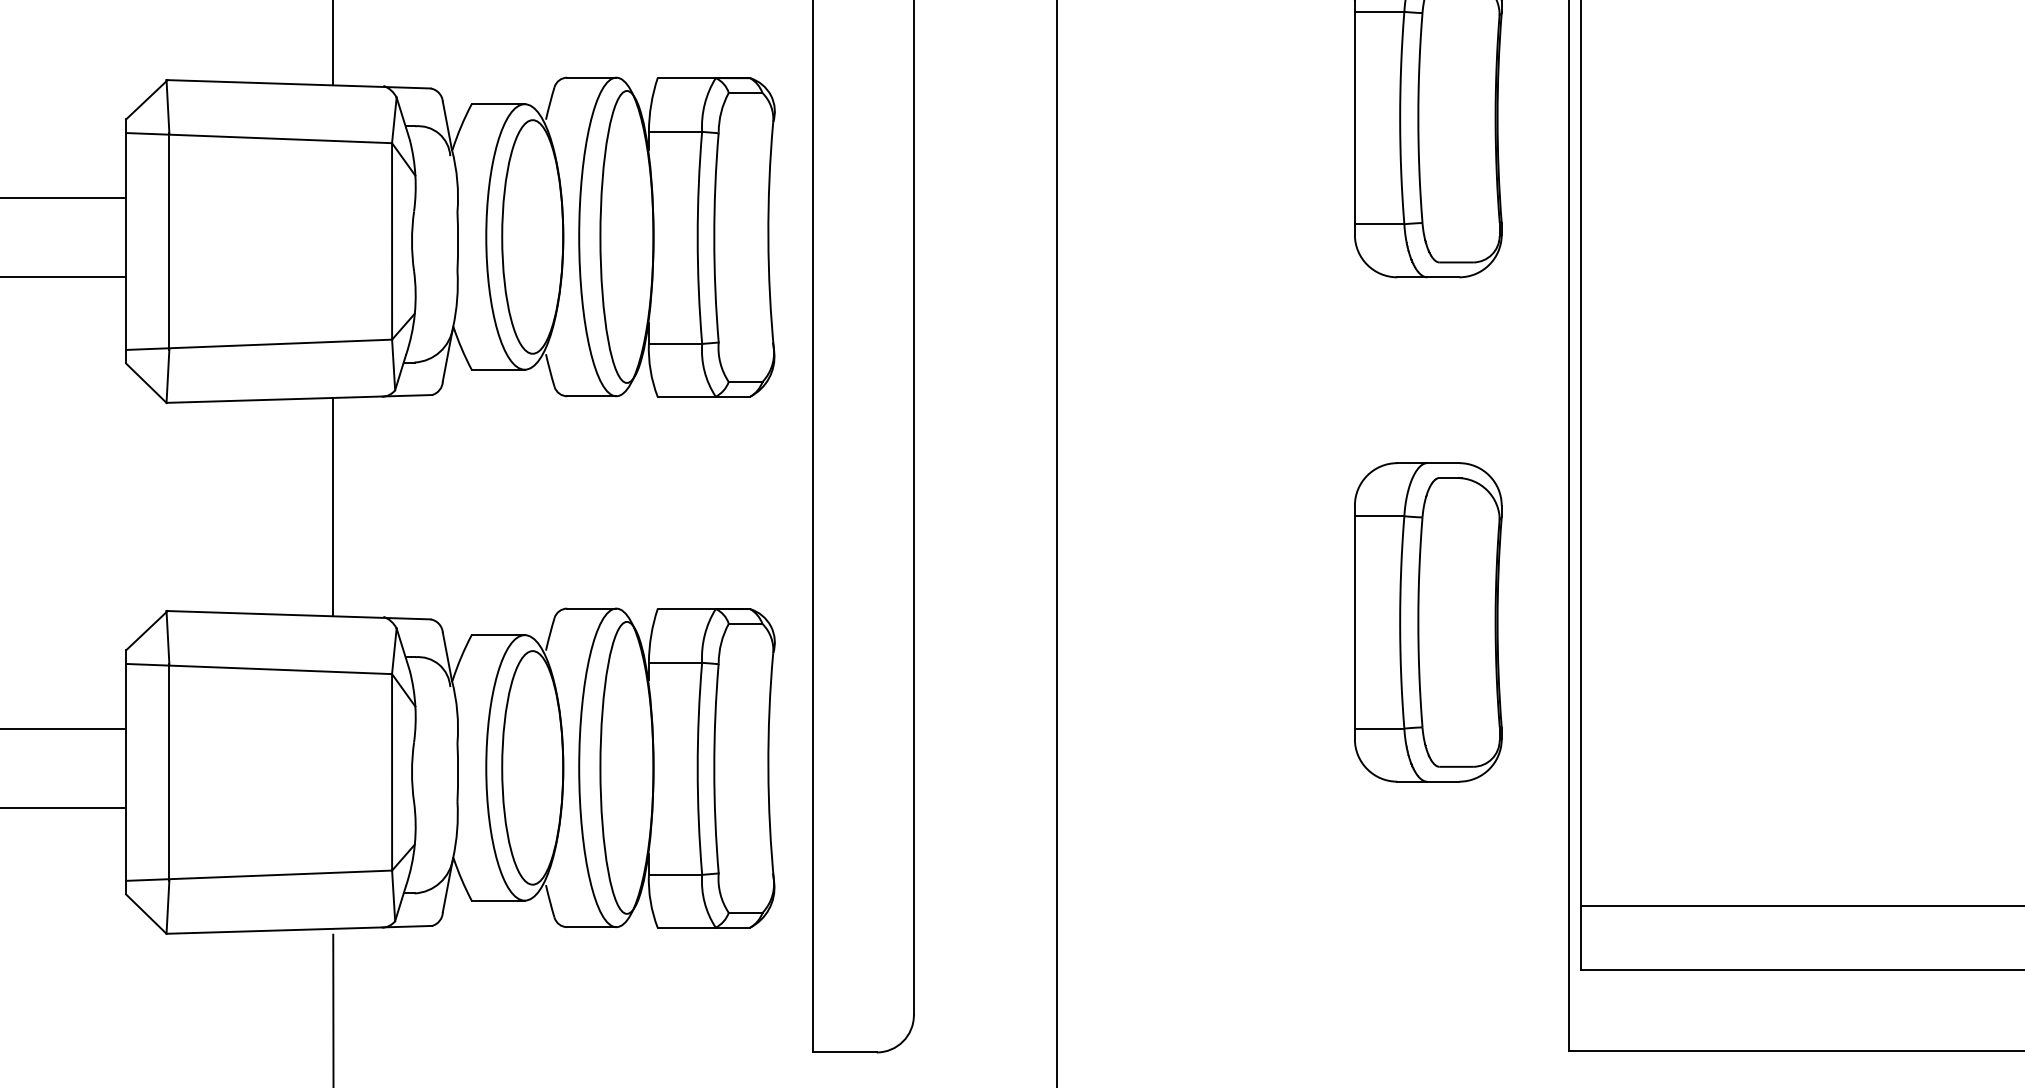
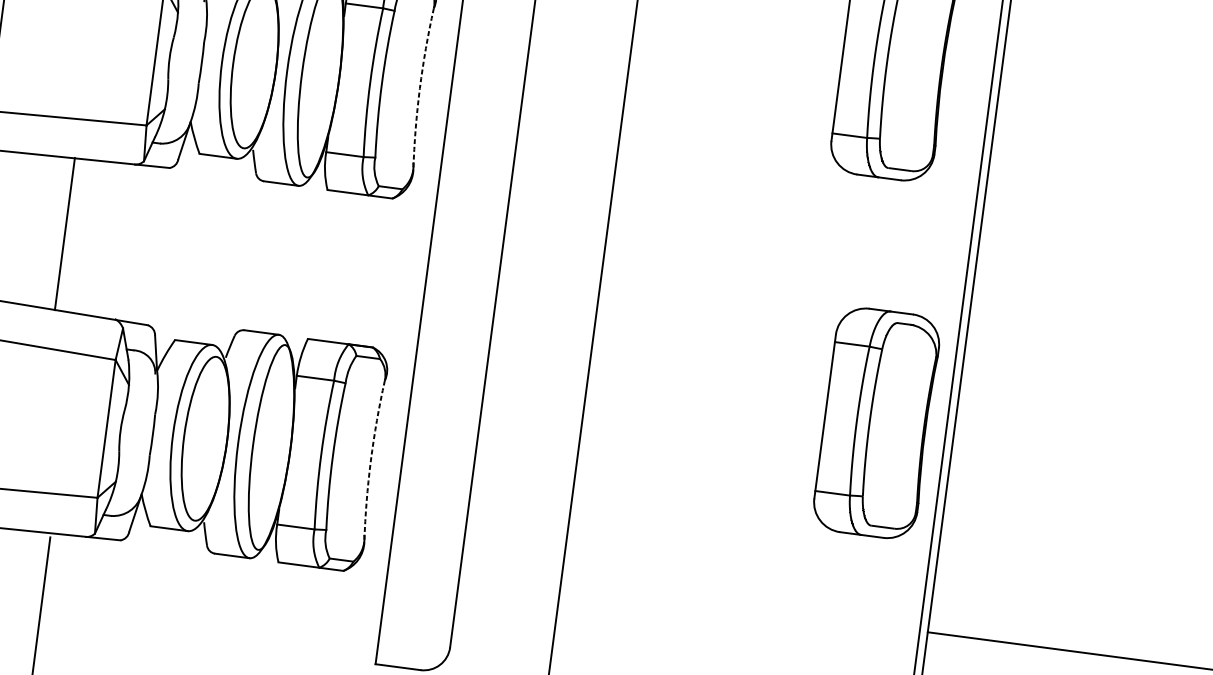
arc: (768, 237) -> (419, 88), solid -> dashed
line: (332, 506) -> (64, 233), moved
part: (1428, 622) -> (876, 423), moved
arc: (768, 768) -> (370, 460), solid -> dashed

